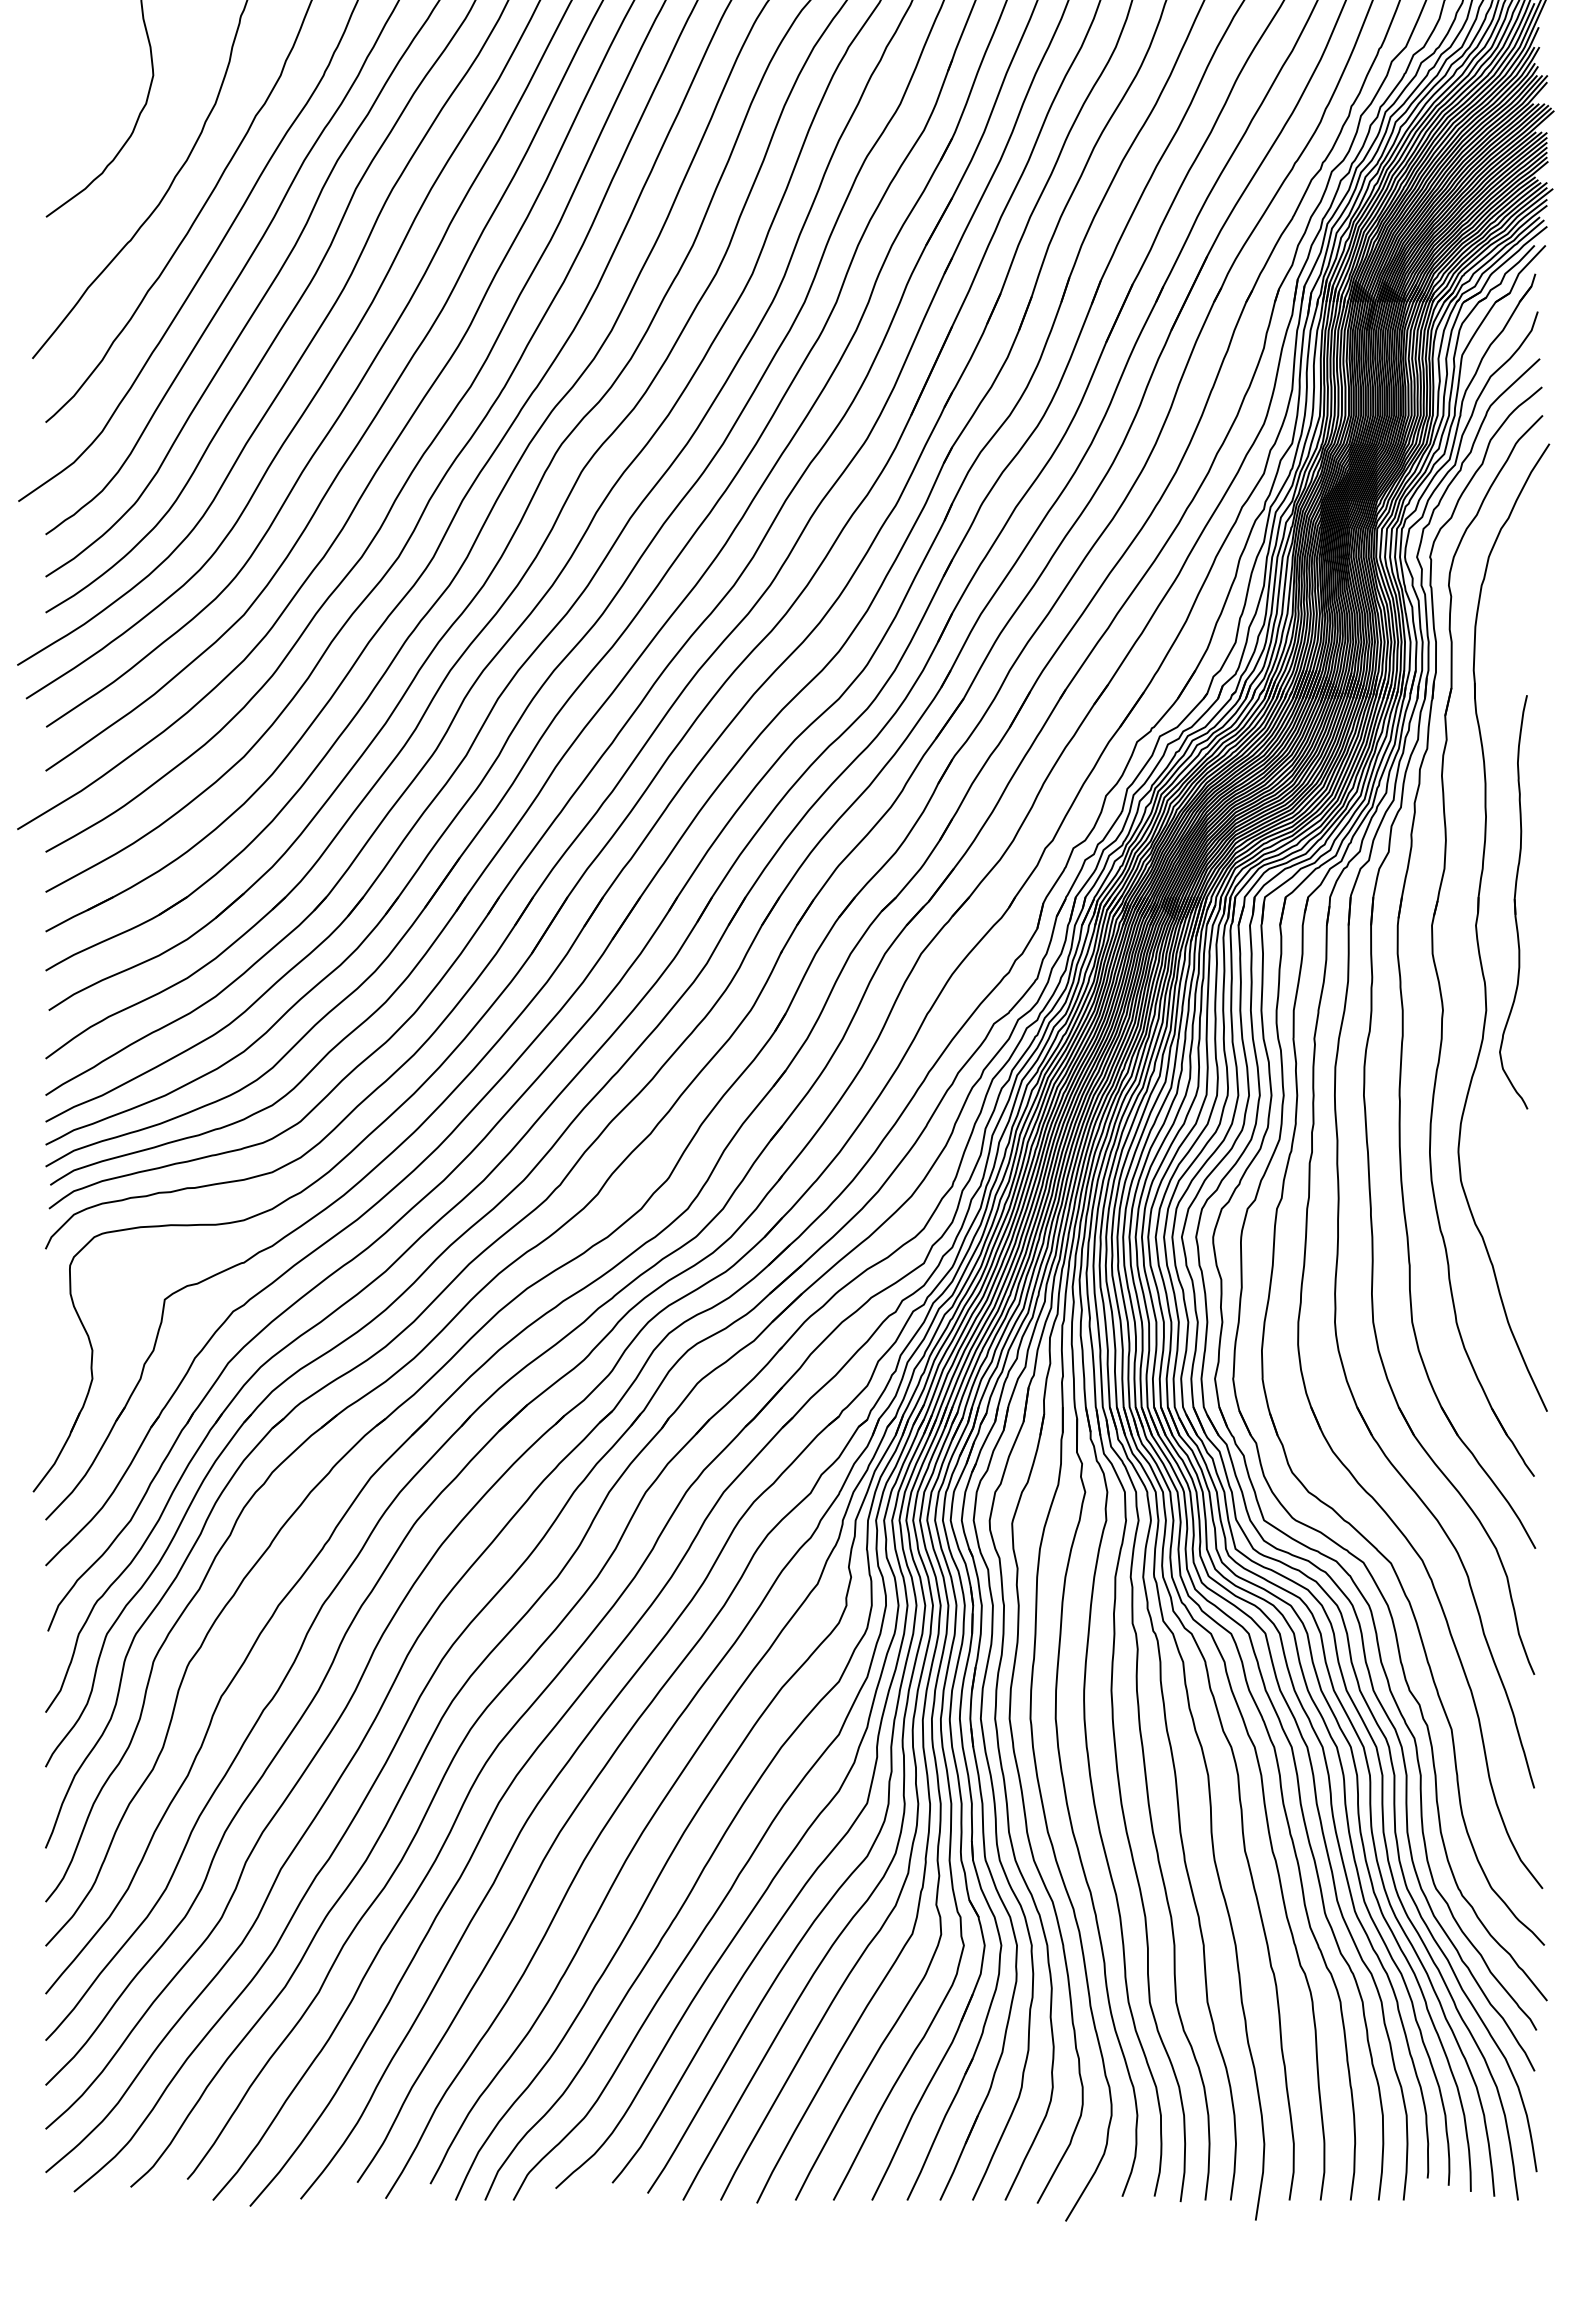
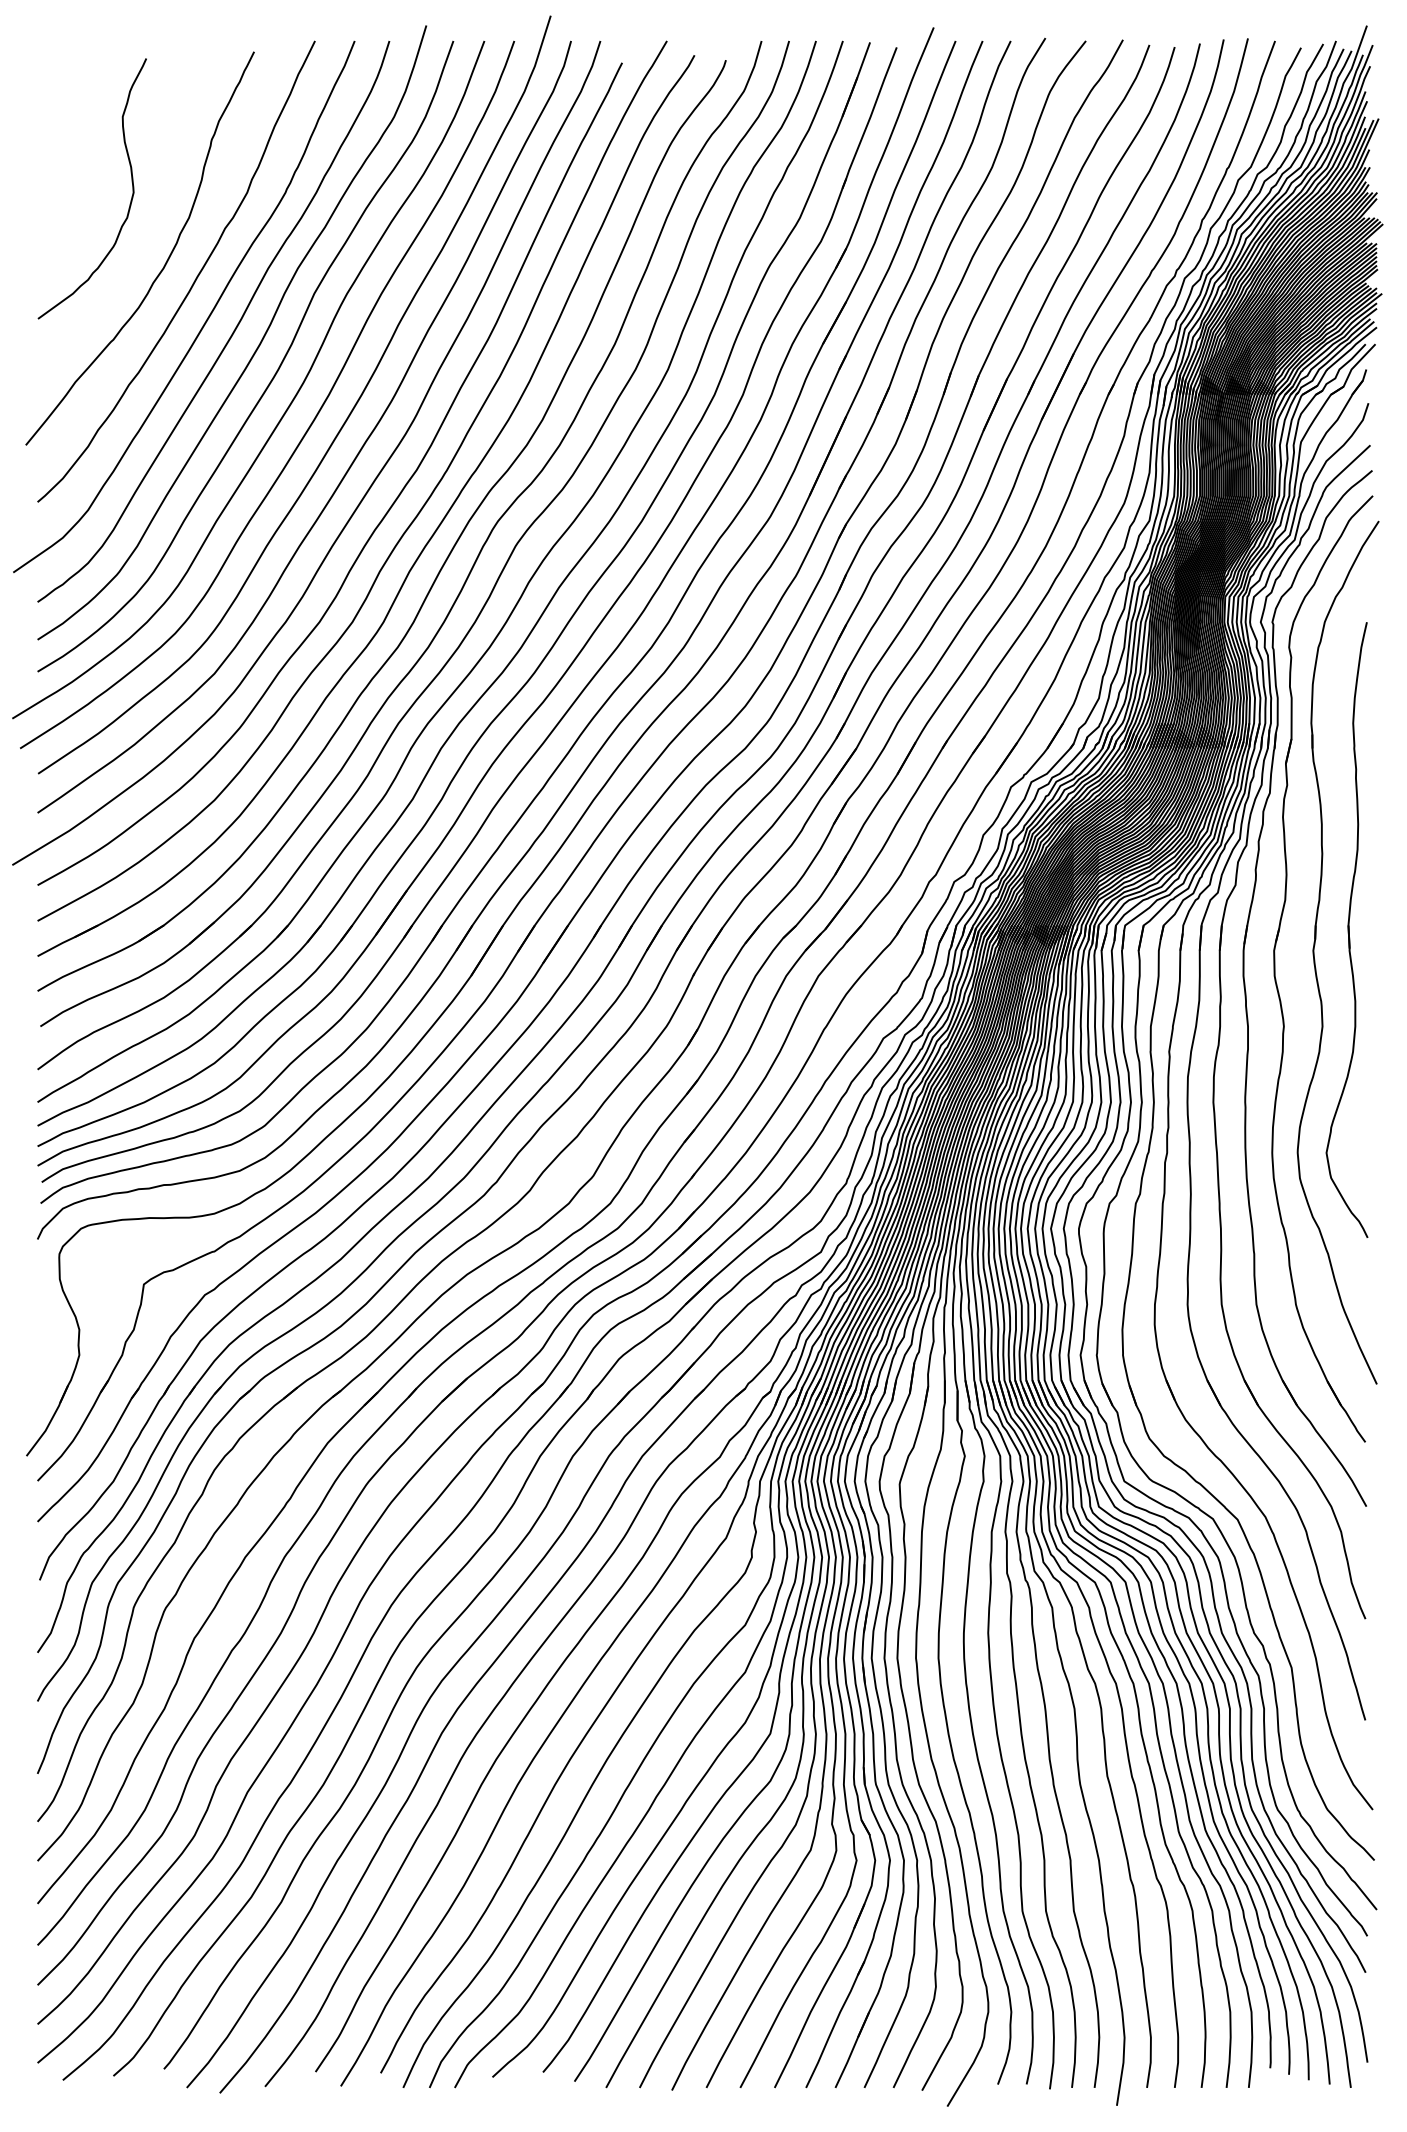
part: (1513, 901) -> (1346, 929), size x1.67

